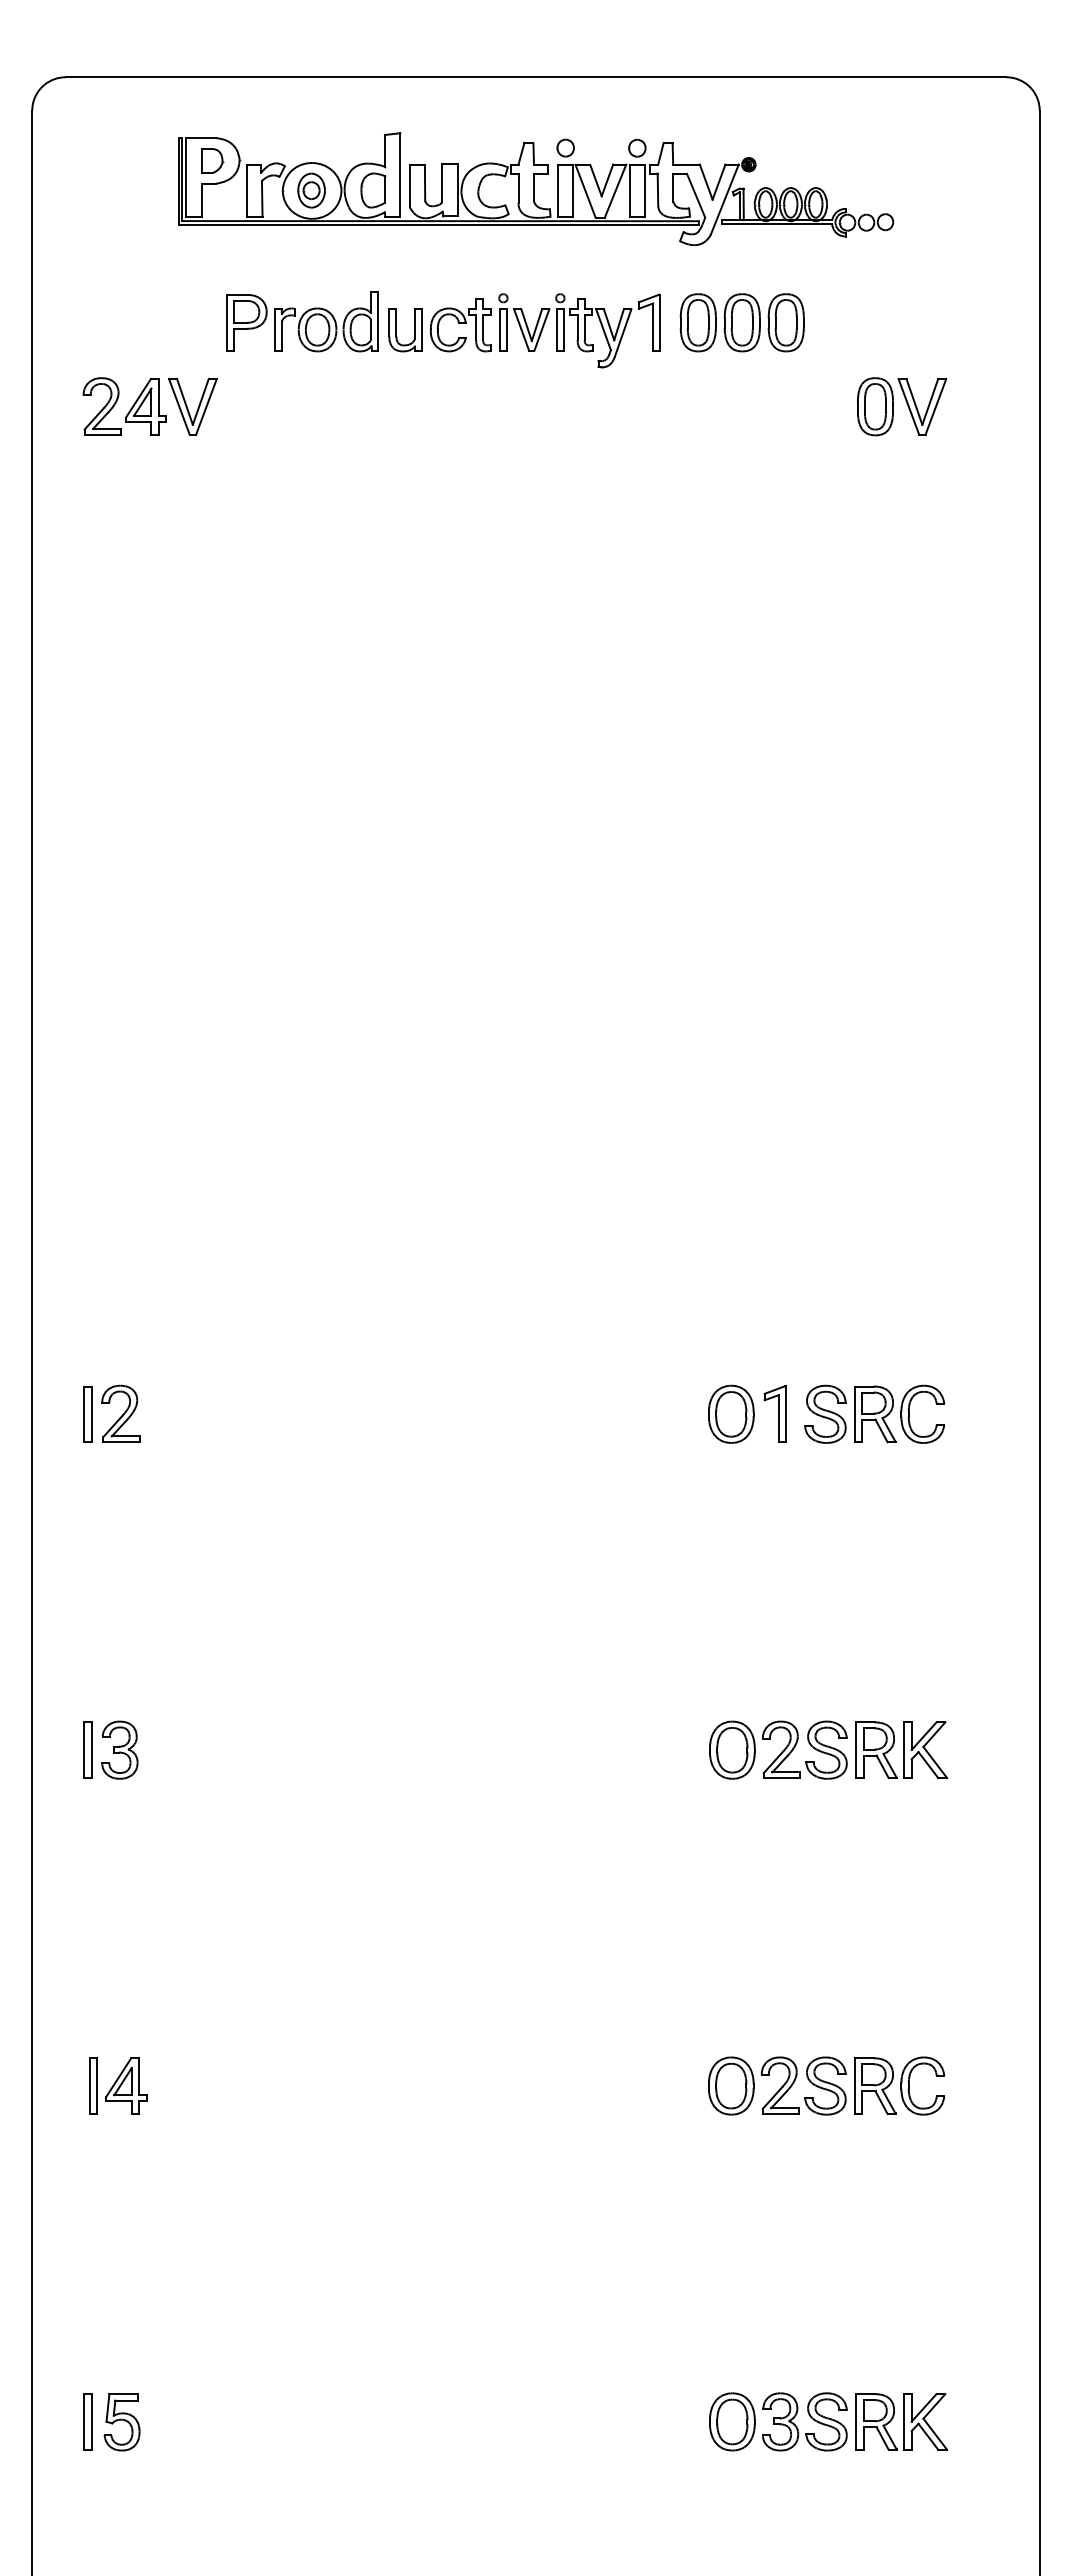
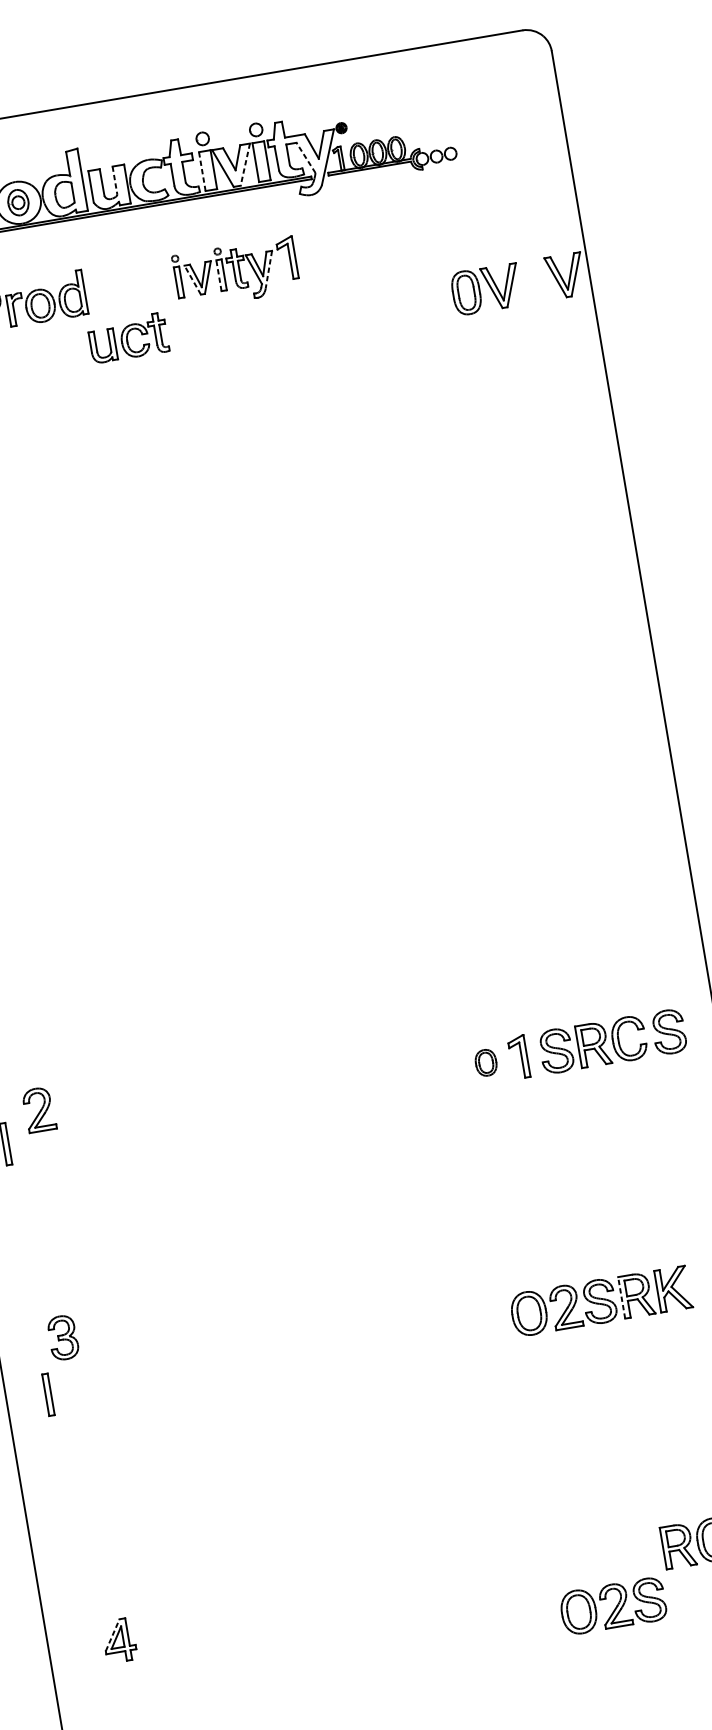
line: (442, 183) -> (115, 180), solid -> dashed
line: (558, 190) -> (202, 171), solid -> dashed
line: (615, 191) -> (245, 164), solid -> dashed
line: (696, 195) -> (306, 157), solid -> dashed
part: (741, 322) -> (355, 246), removed
part: (439, 325) -> (128, 338), moved
line: (521, 329) -> (192, 279), solid -> dashed
line: (556, 329) -> (218, 275), solid -> dashed
line: (622, 333) -> (268, 270), solid -> dashed
part: (1008, 406) -> (565, 275), added
part: (120, 1413) -> (38, 1109), moved
part: (731, 1413) -> (486, 1062), size x0.6
part: (976, 1413) -> (669, 1031), added
part: (119, 1749) -> (62, 1337), moved
line: (856, 1750) -> (621, 1298), solid -> dashed
line: (118, 2077) -> (112, 1635), solid -> dashed
part: (93, 2085) -> (94, 1644), removed
part: (777, 2085) -> (613, 1605), moved

